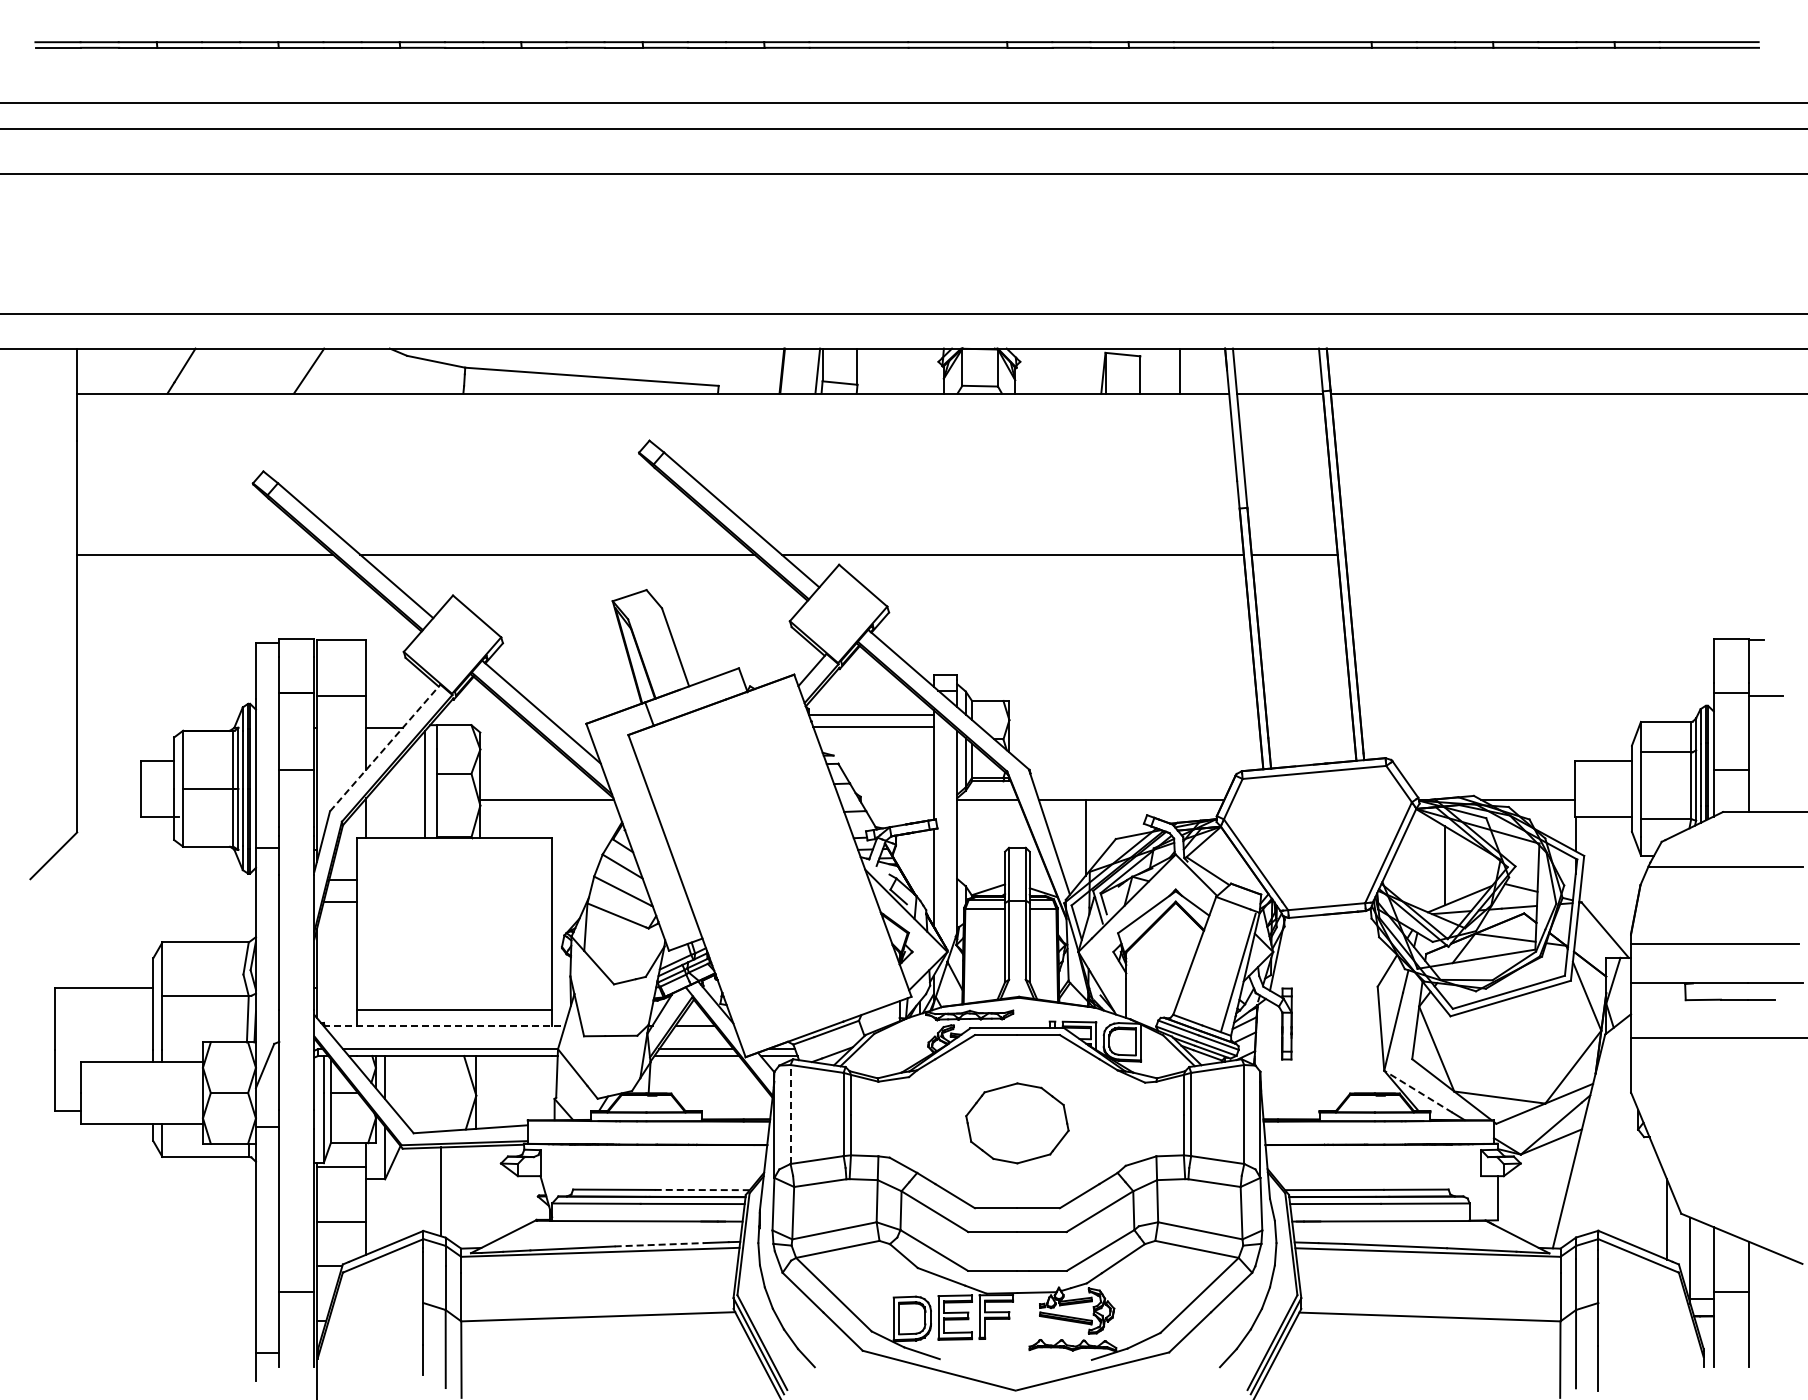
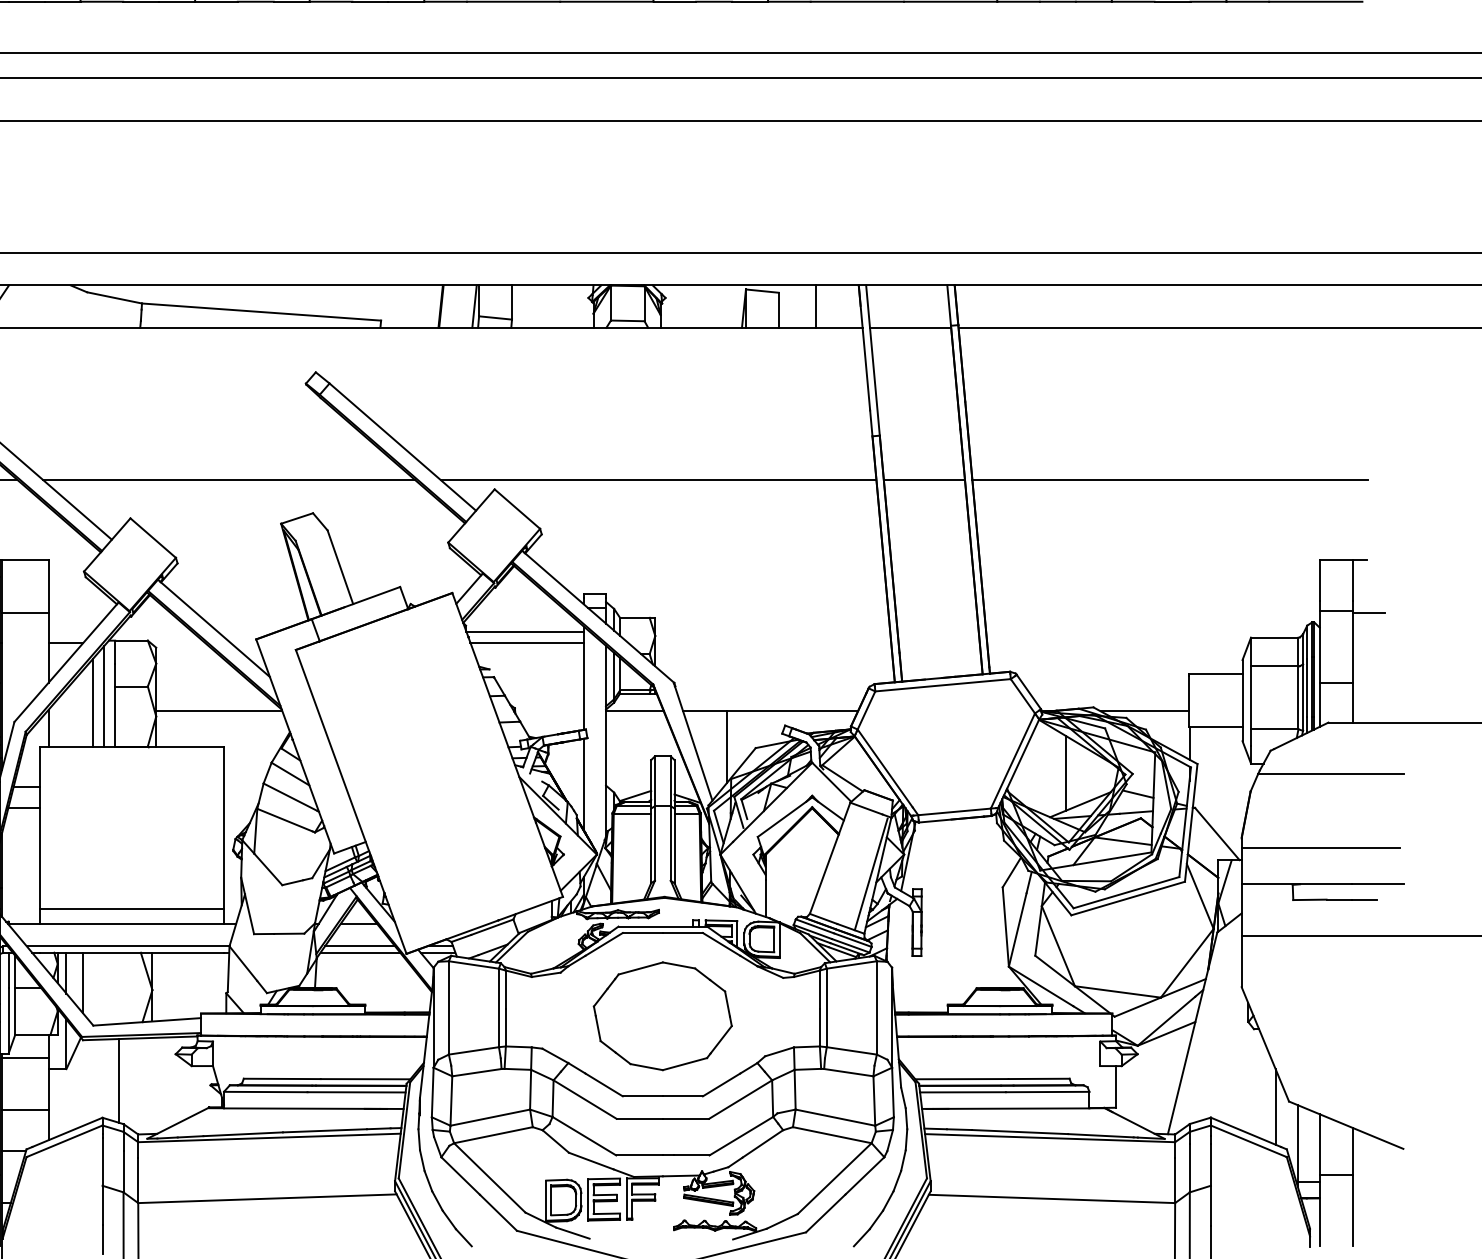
line: (1554, 554) -> (1169, 479), added
line: (385, 747) -> (66, 661), dashed -> solid
line: (413, 791) -> (93, 703), added
line: (444, 1025) -> (122, 923), dashed -> solid
line: (402, 1087) -> (82, 982), added
line: (1417, 1091) -> (1040, 986), dashed -> solid
line: (790, 1114) -> (448, 1007), dashed -> solid
part: (1017, 1123) -> (662, 1016), size x1.43
line: (702, 1190) -> (365, 1079), dashed -> solid
line: (659, 1244) -> (325, 1130), dashed -> solid

